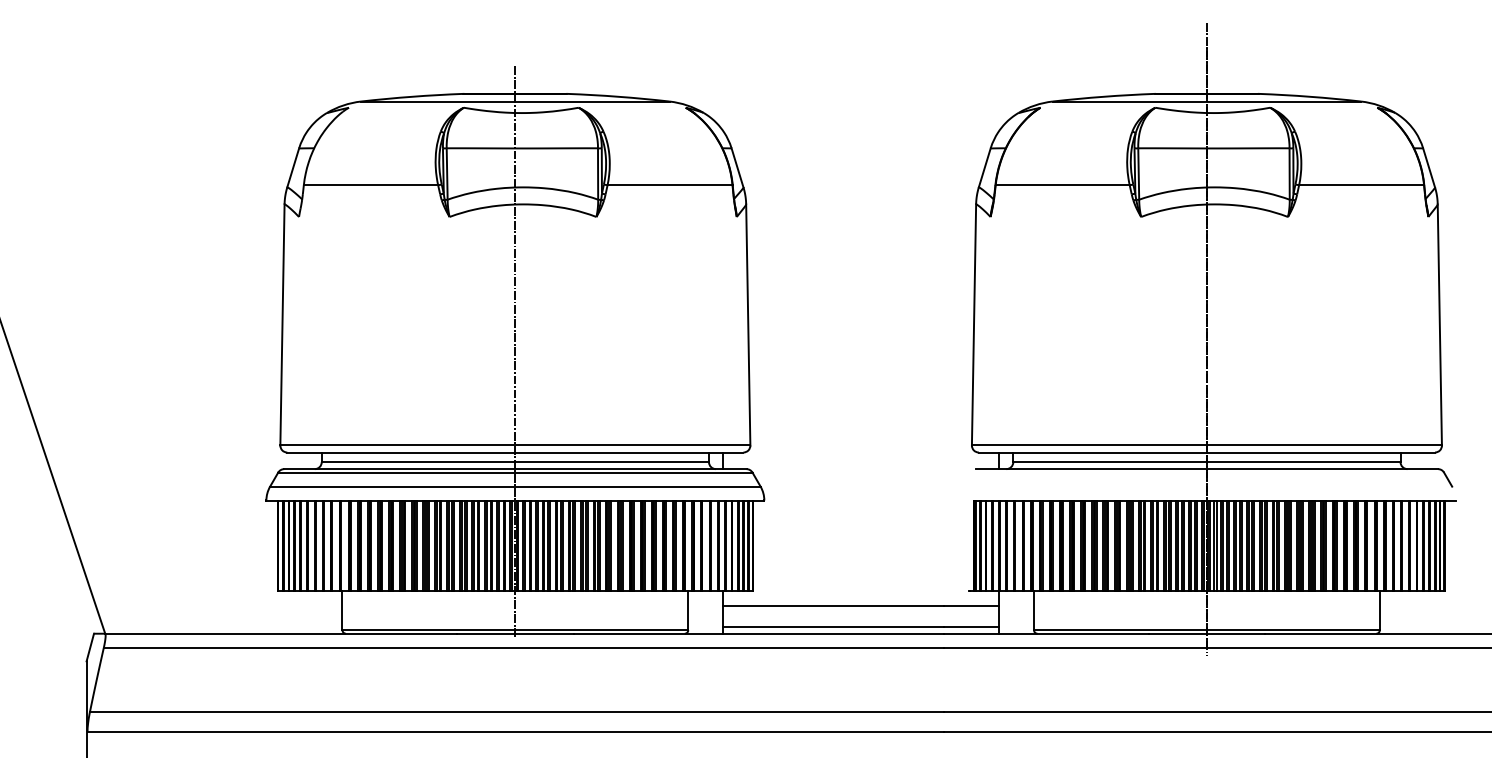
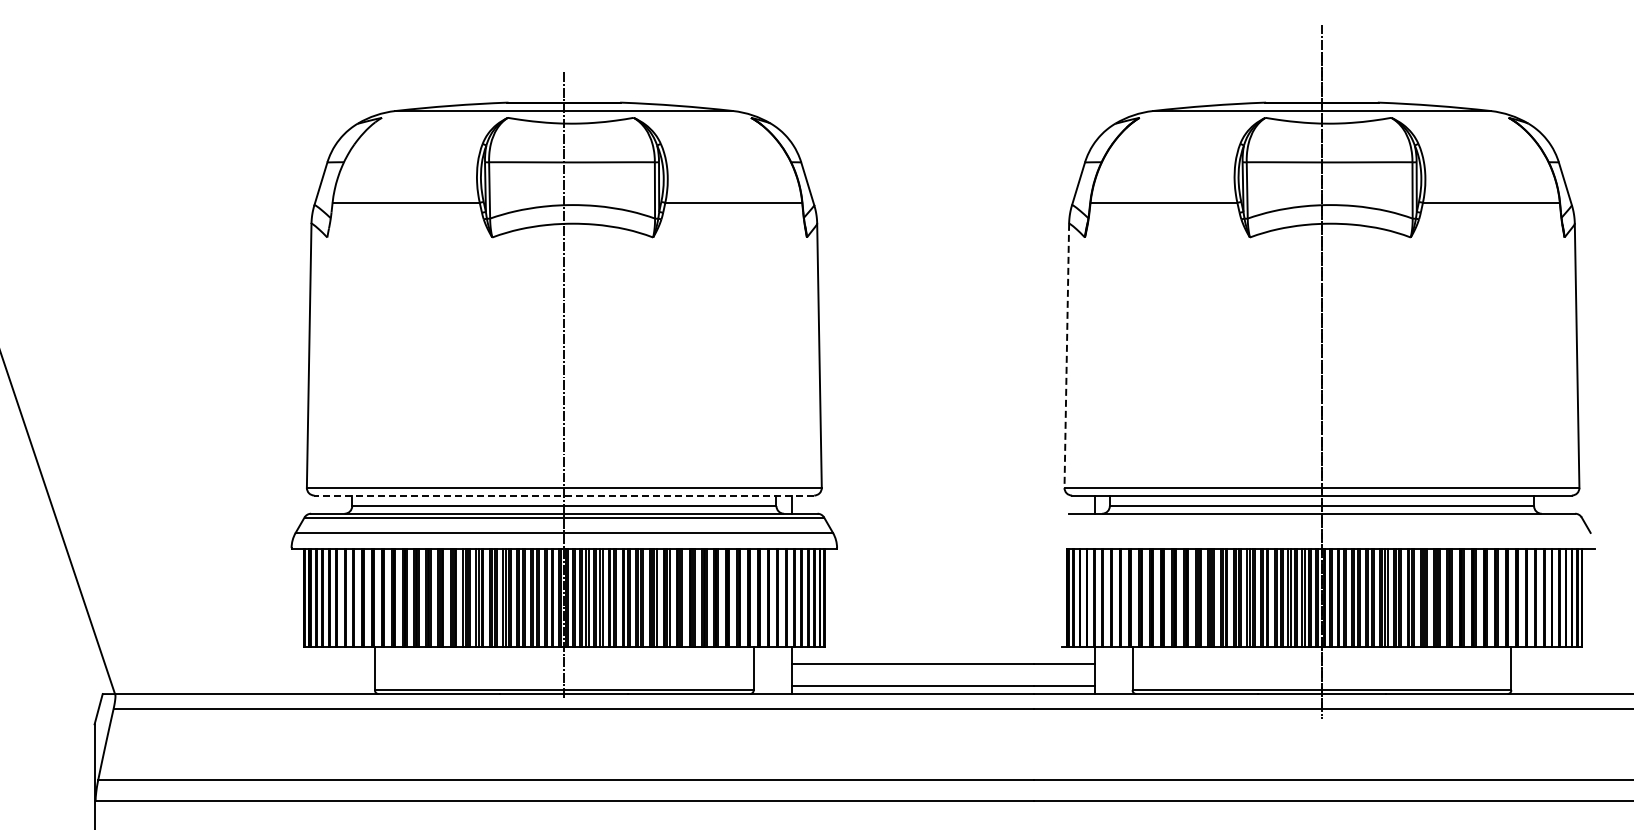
line: (973, 325) -> (1066, 356), solid -> dashed
line: (515, 452) -> (564, 495), solid -> dashed

